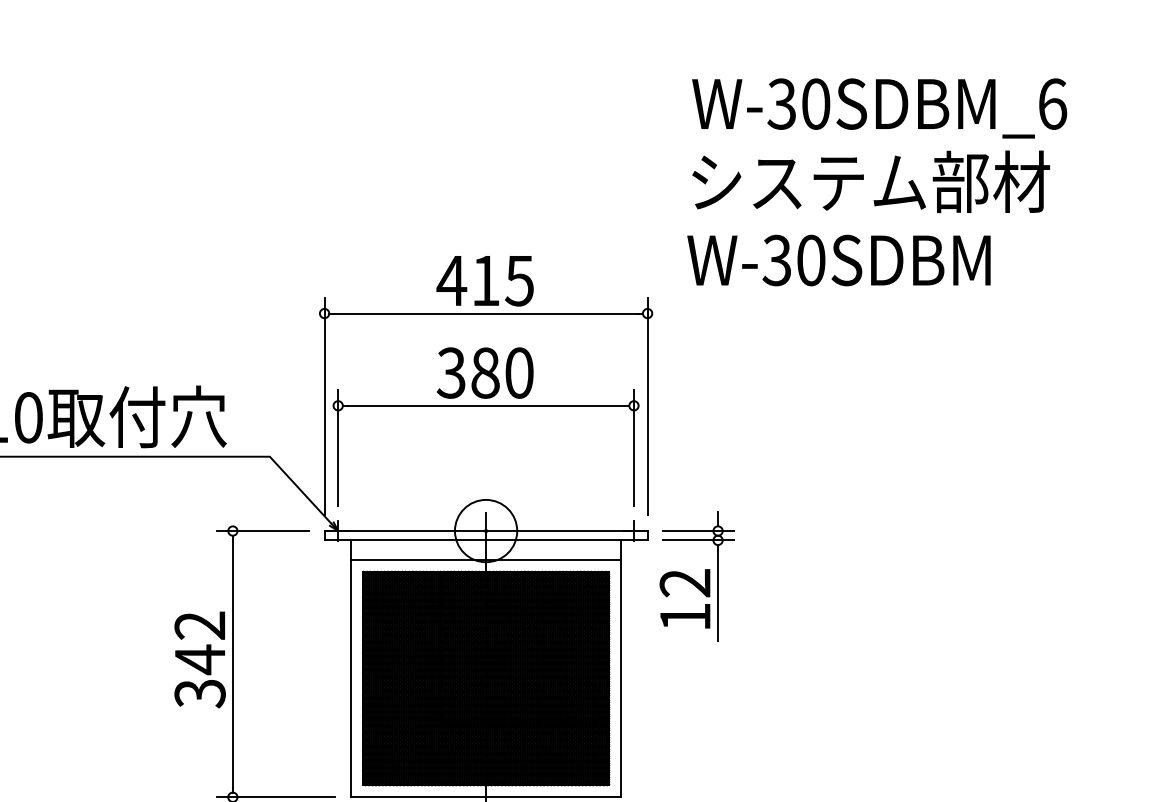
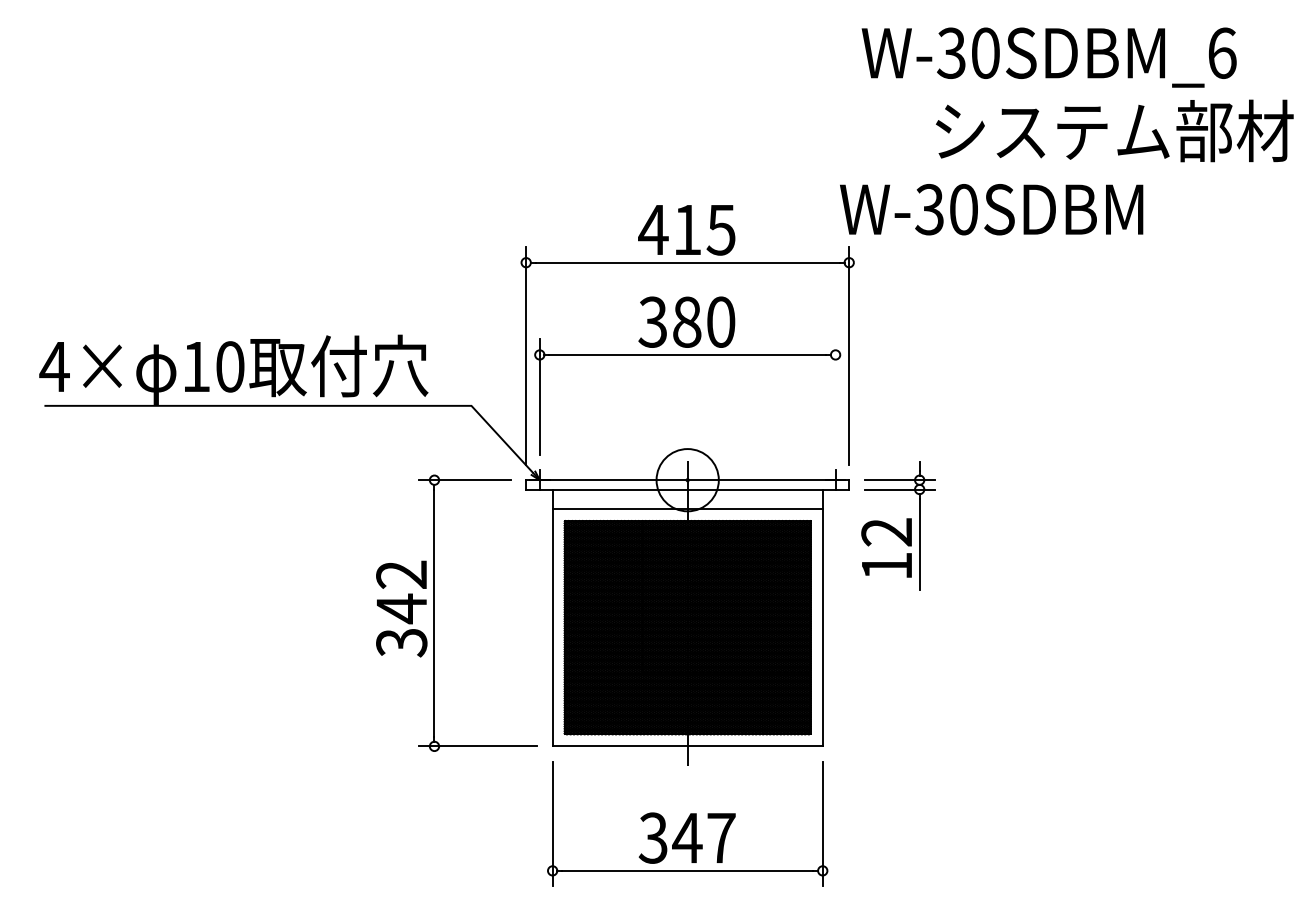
text: (878, 108) -> (1048, 57), moved
text: (870, 181) -> (1114, 130), moved
text: (838, 260) -> (991, 209), moved
line: (633, 447) -> (835, 396), removed

